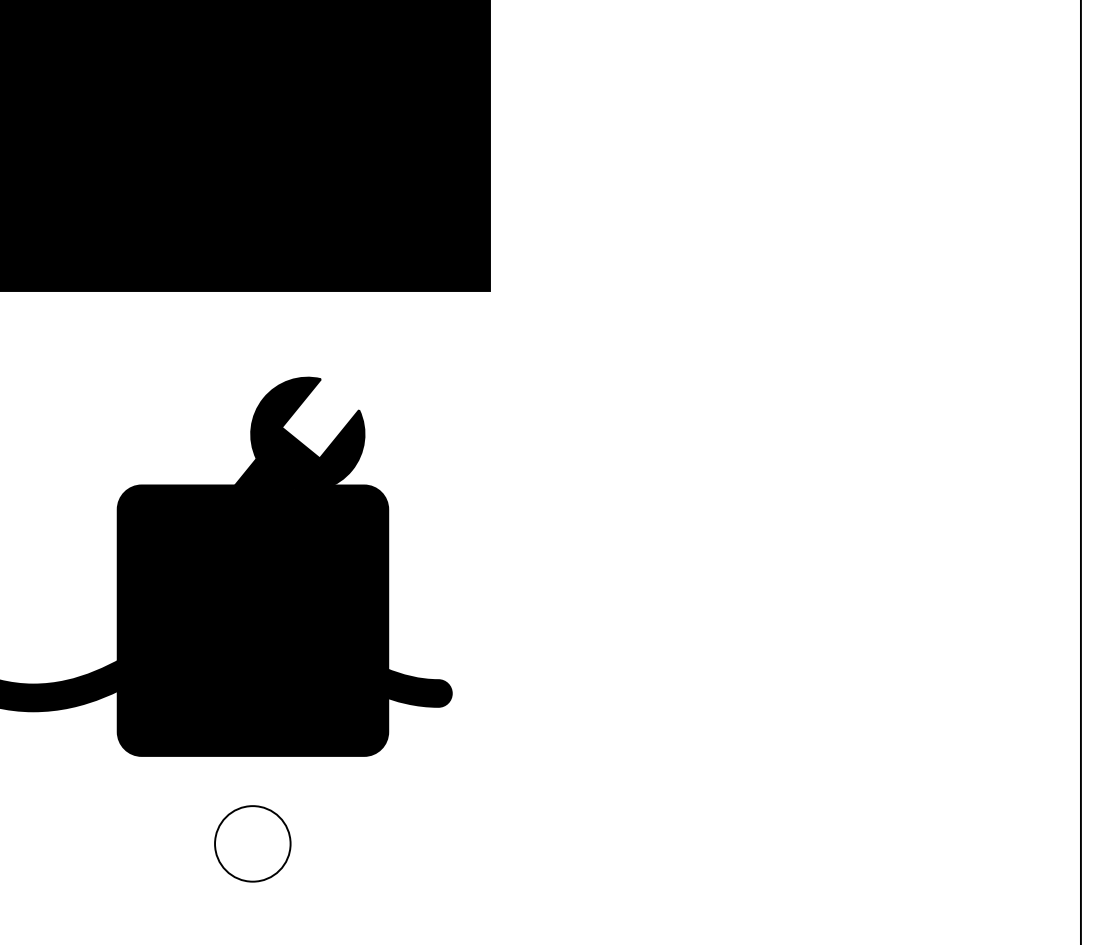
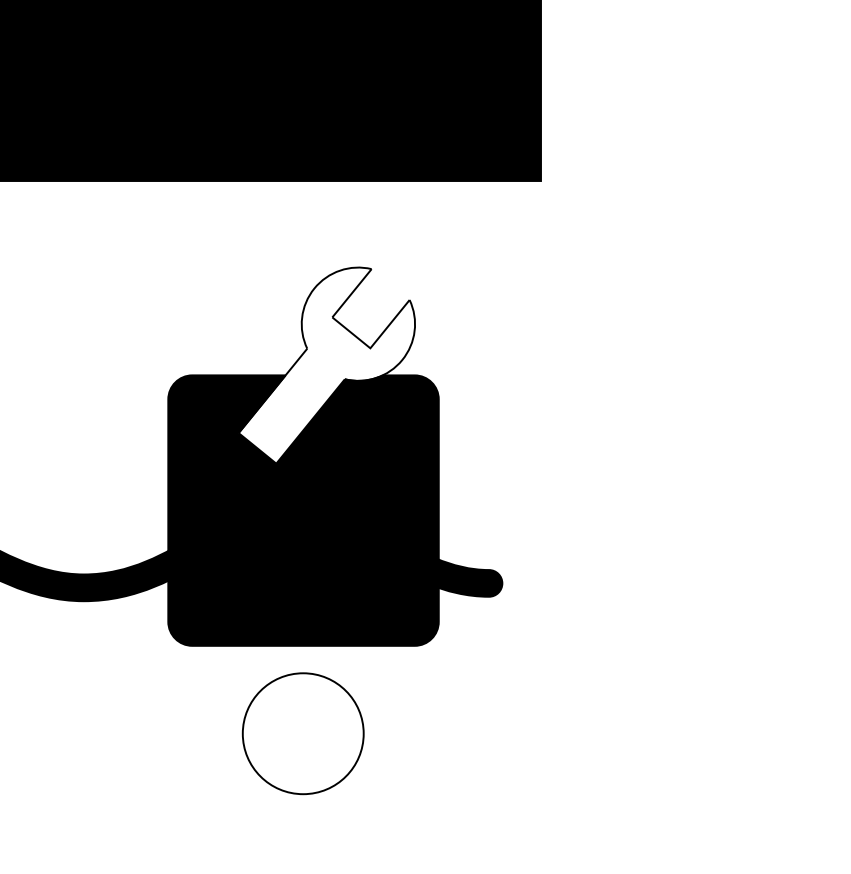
fill: (276, 475) -> (327, 365), removed
circle: (252, 843) -> (303, 733), size x1.6

